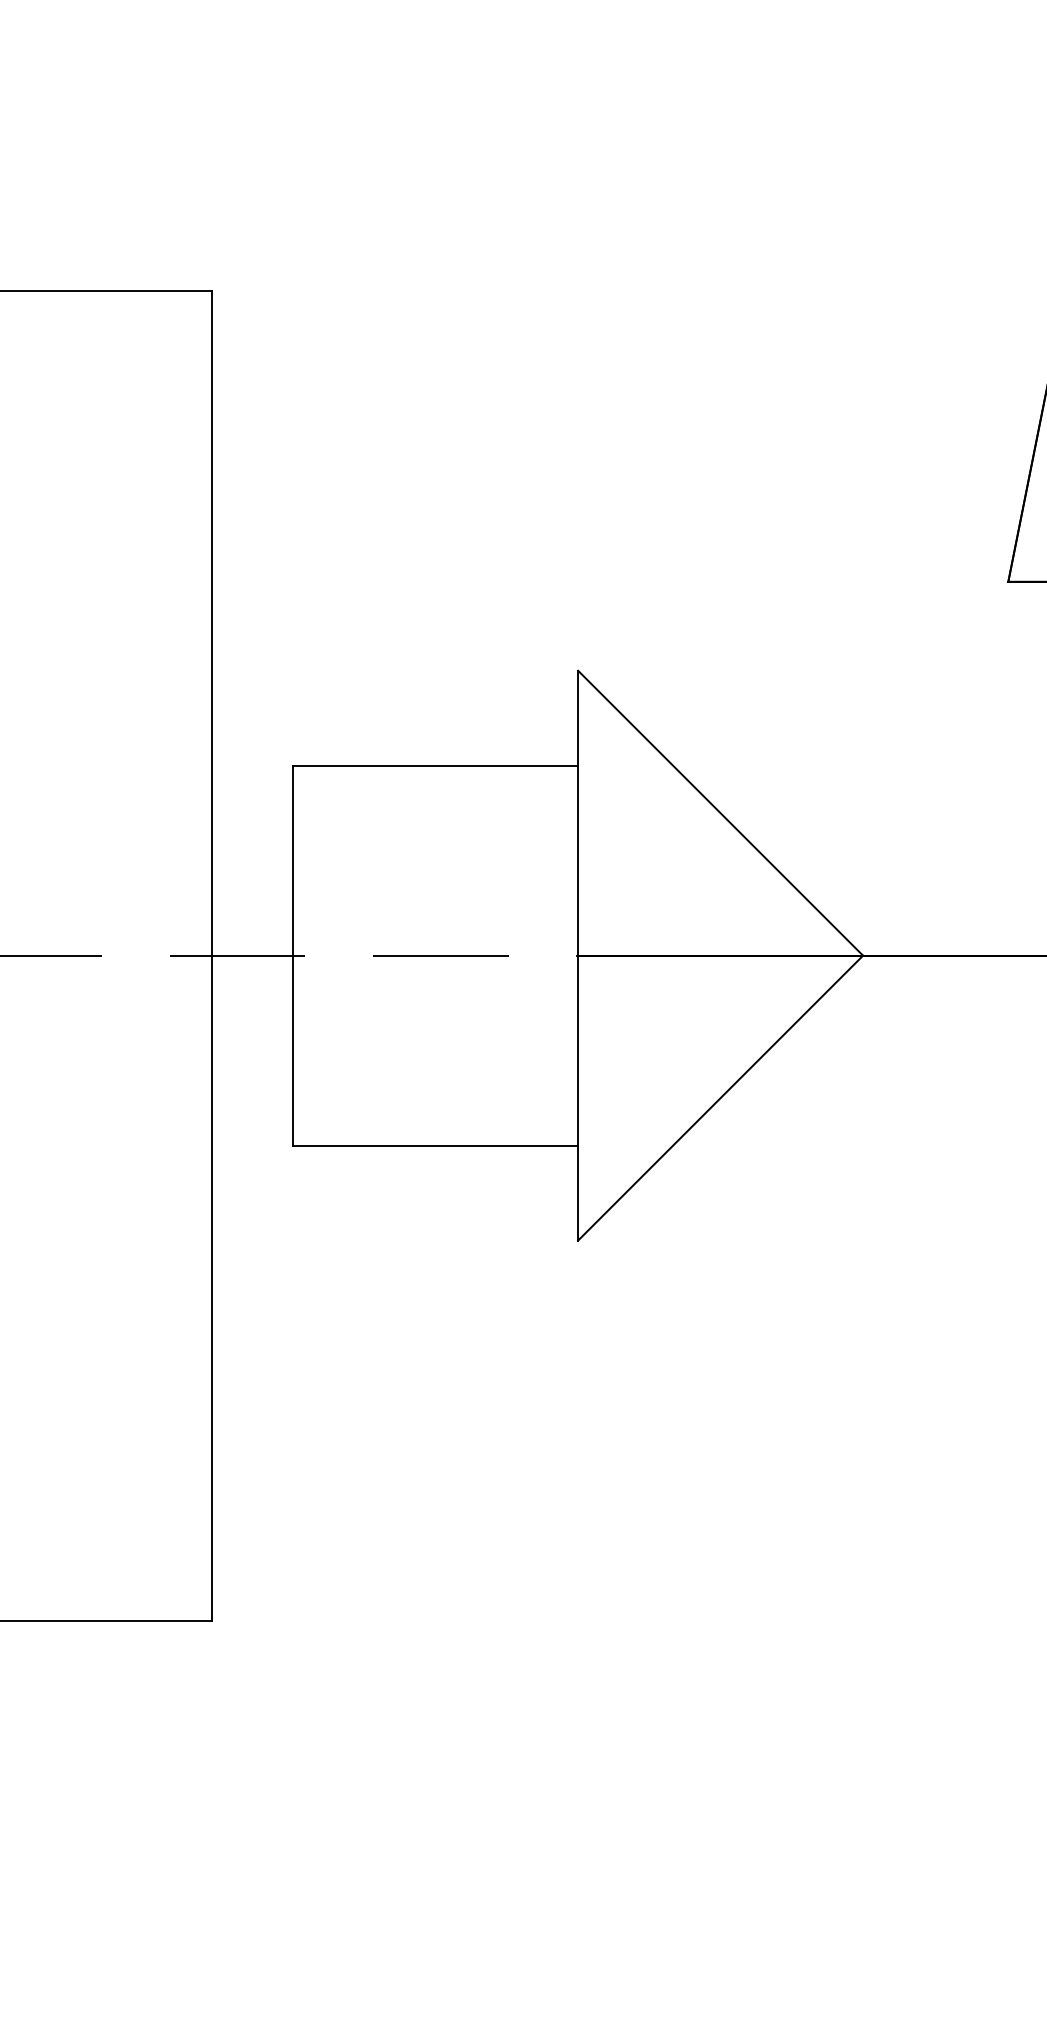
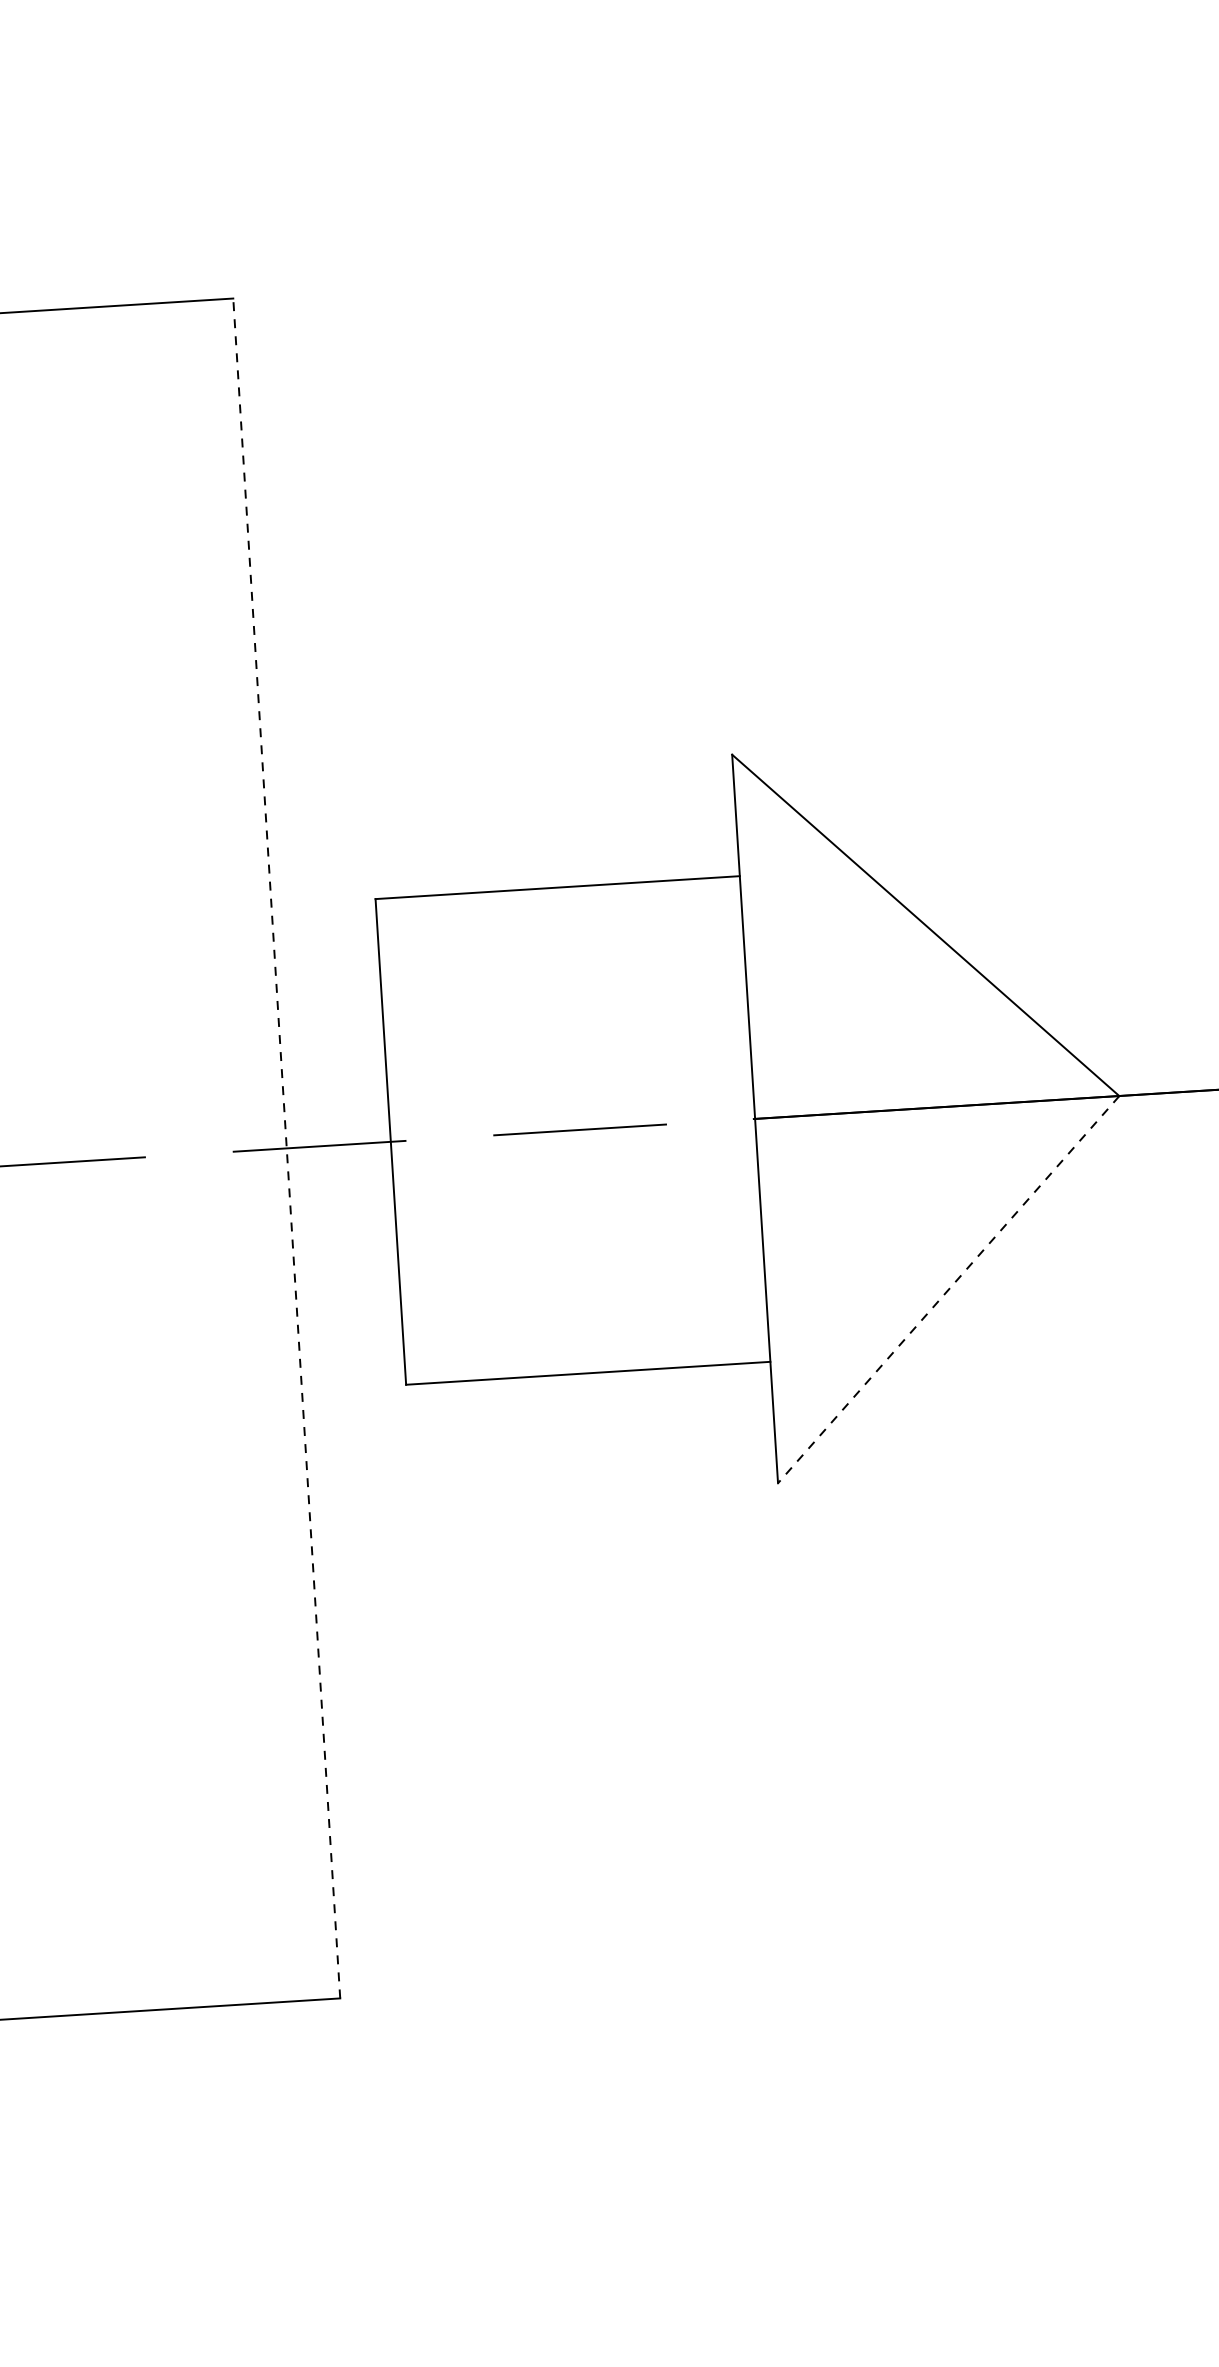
line: (211, 955) -> (286, 1148), solid -> dashed
line: (720, 1098) -> (948, 1290), solid -> dashed

